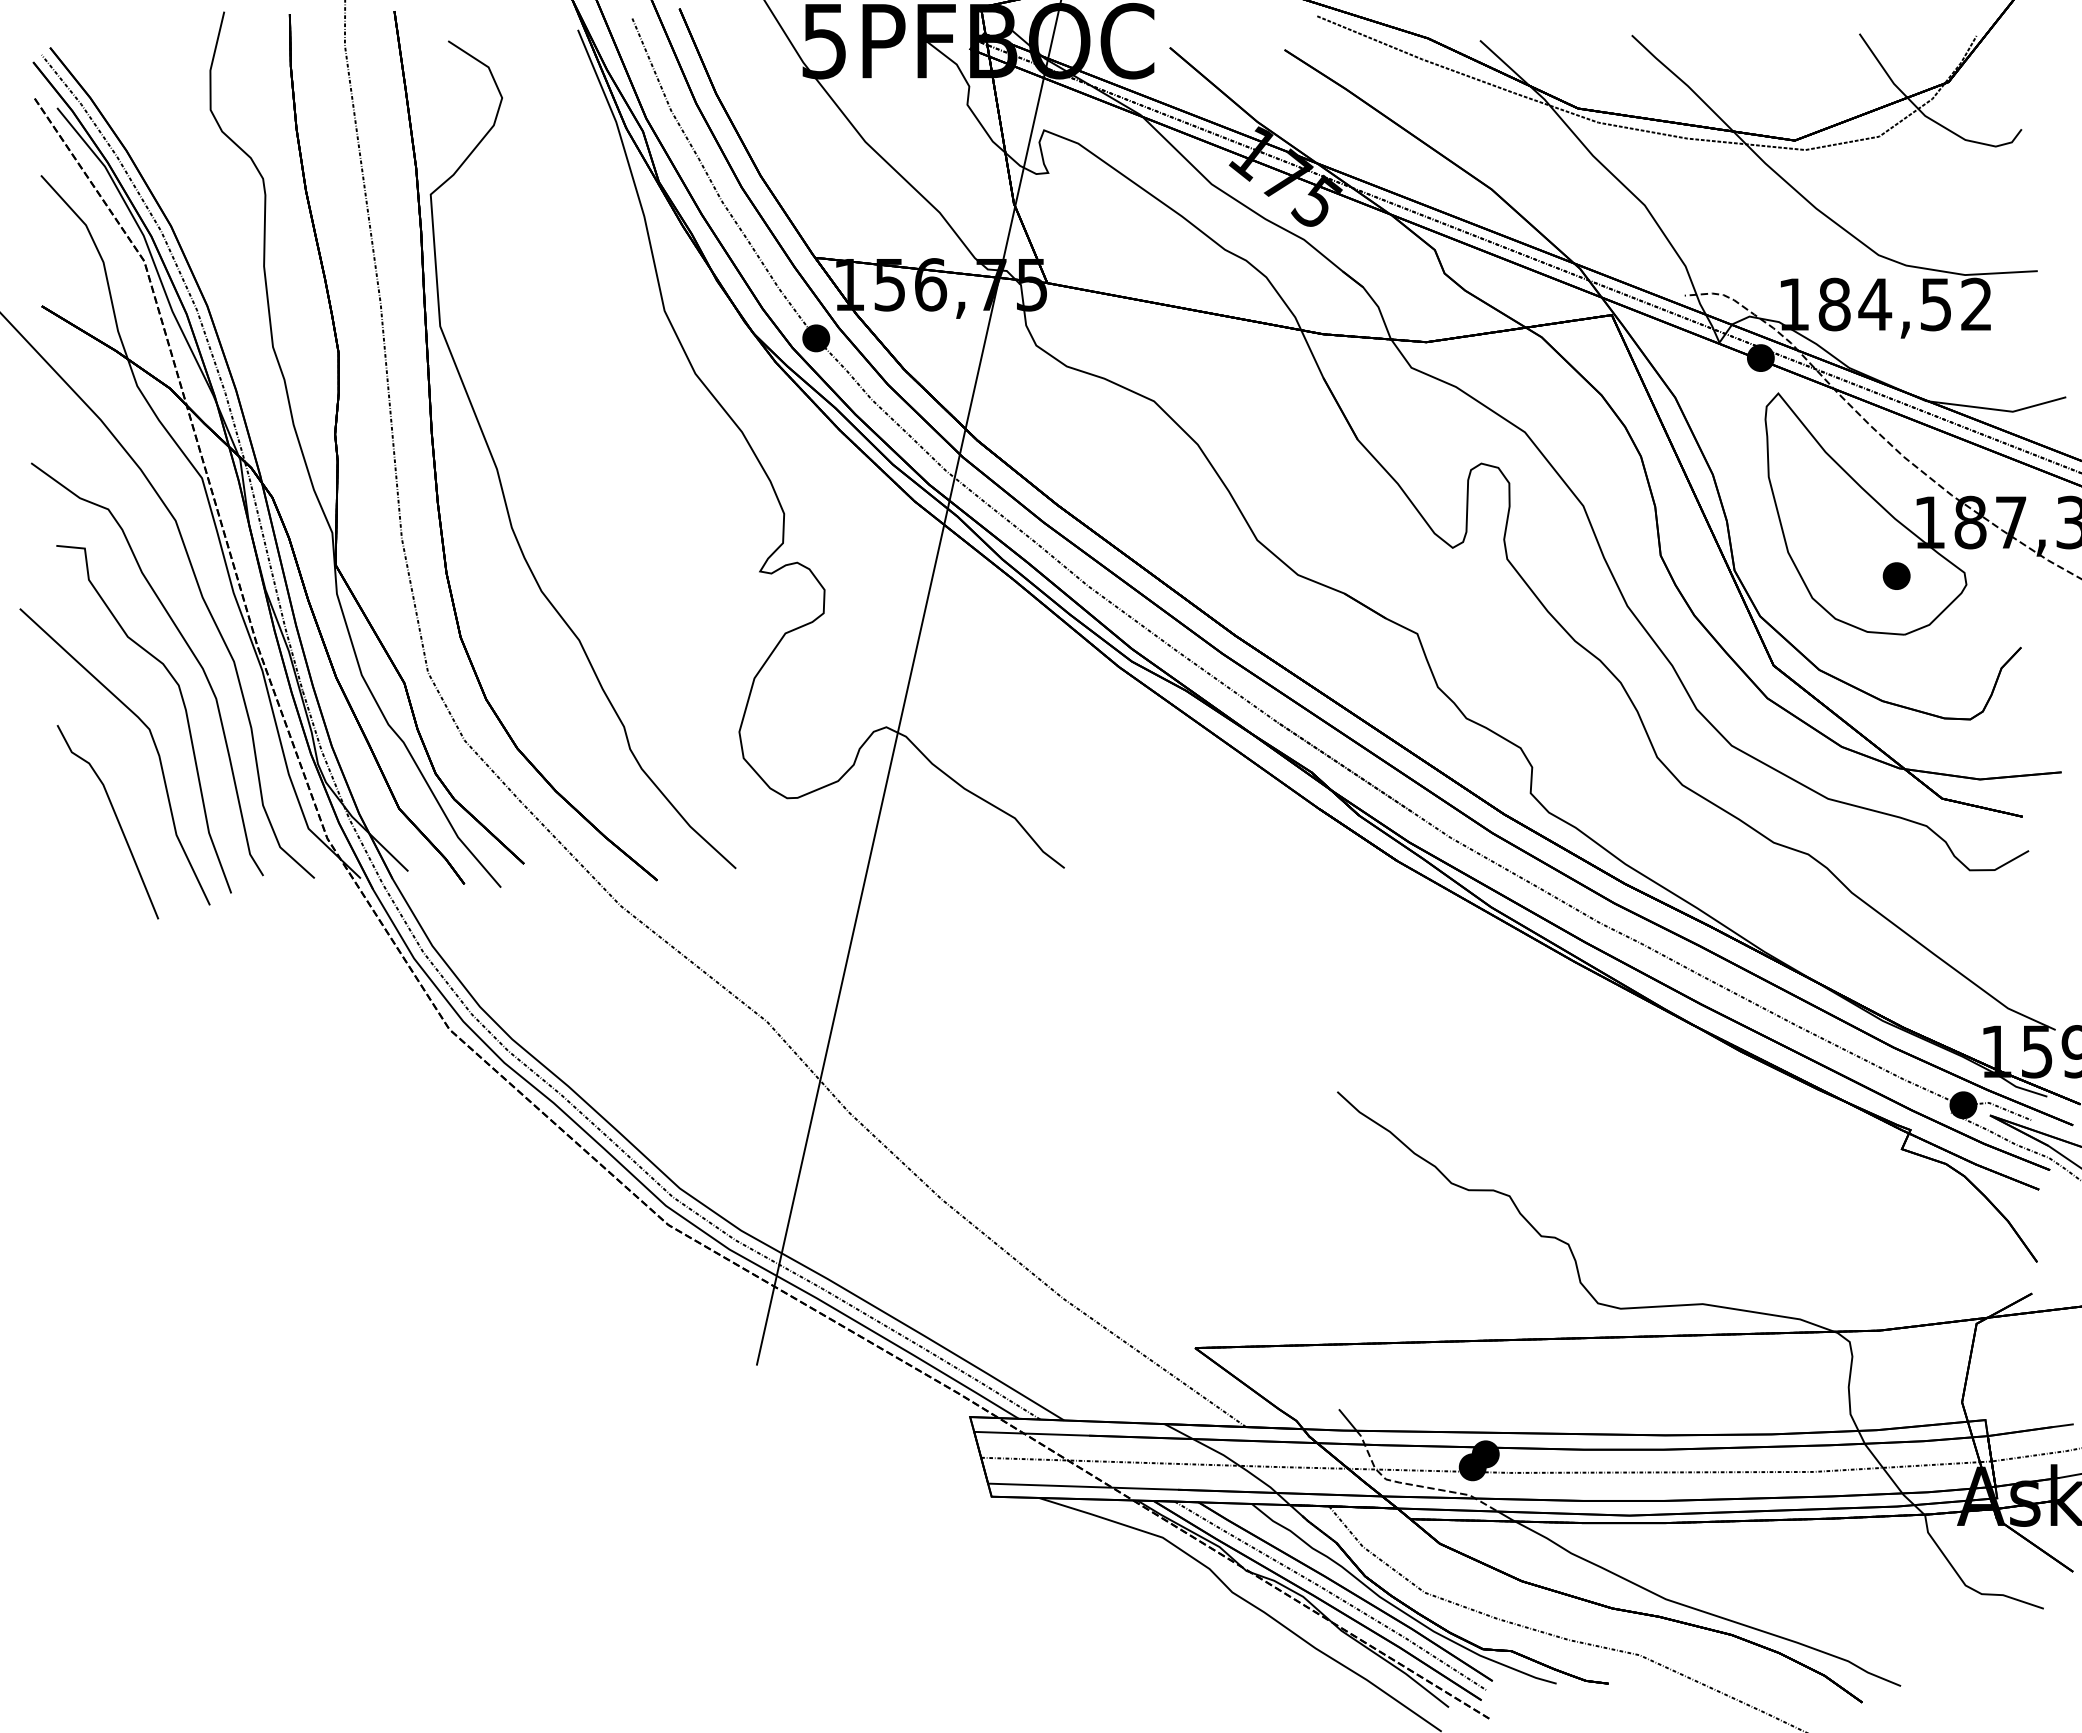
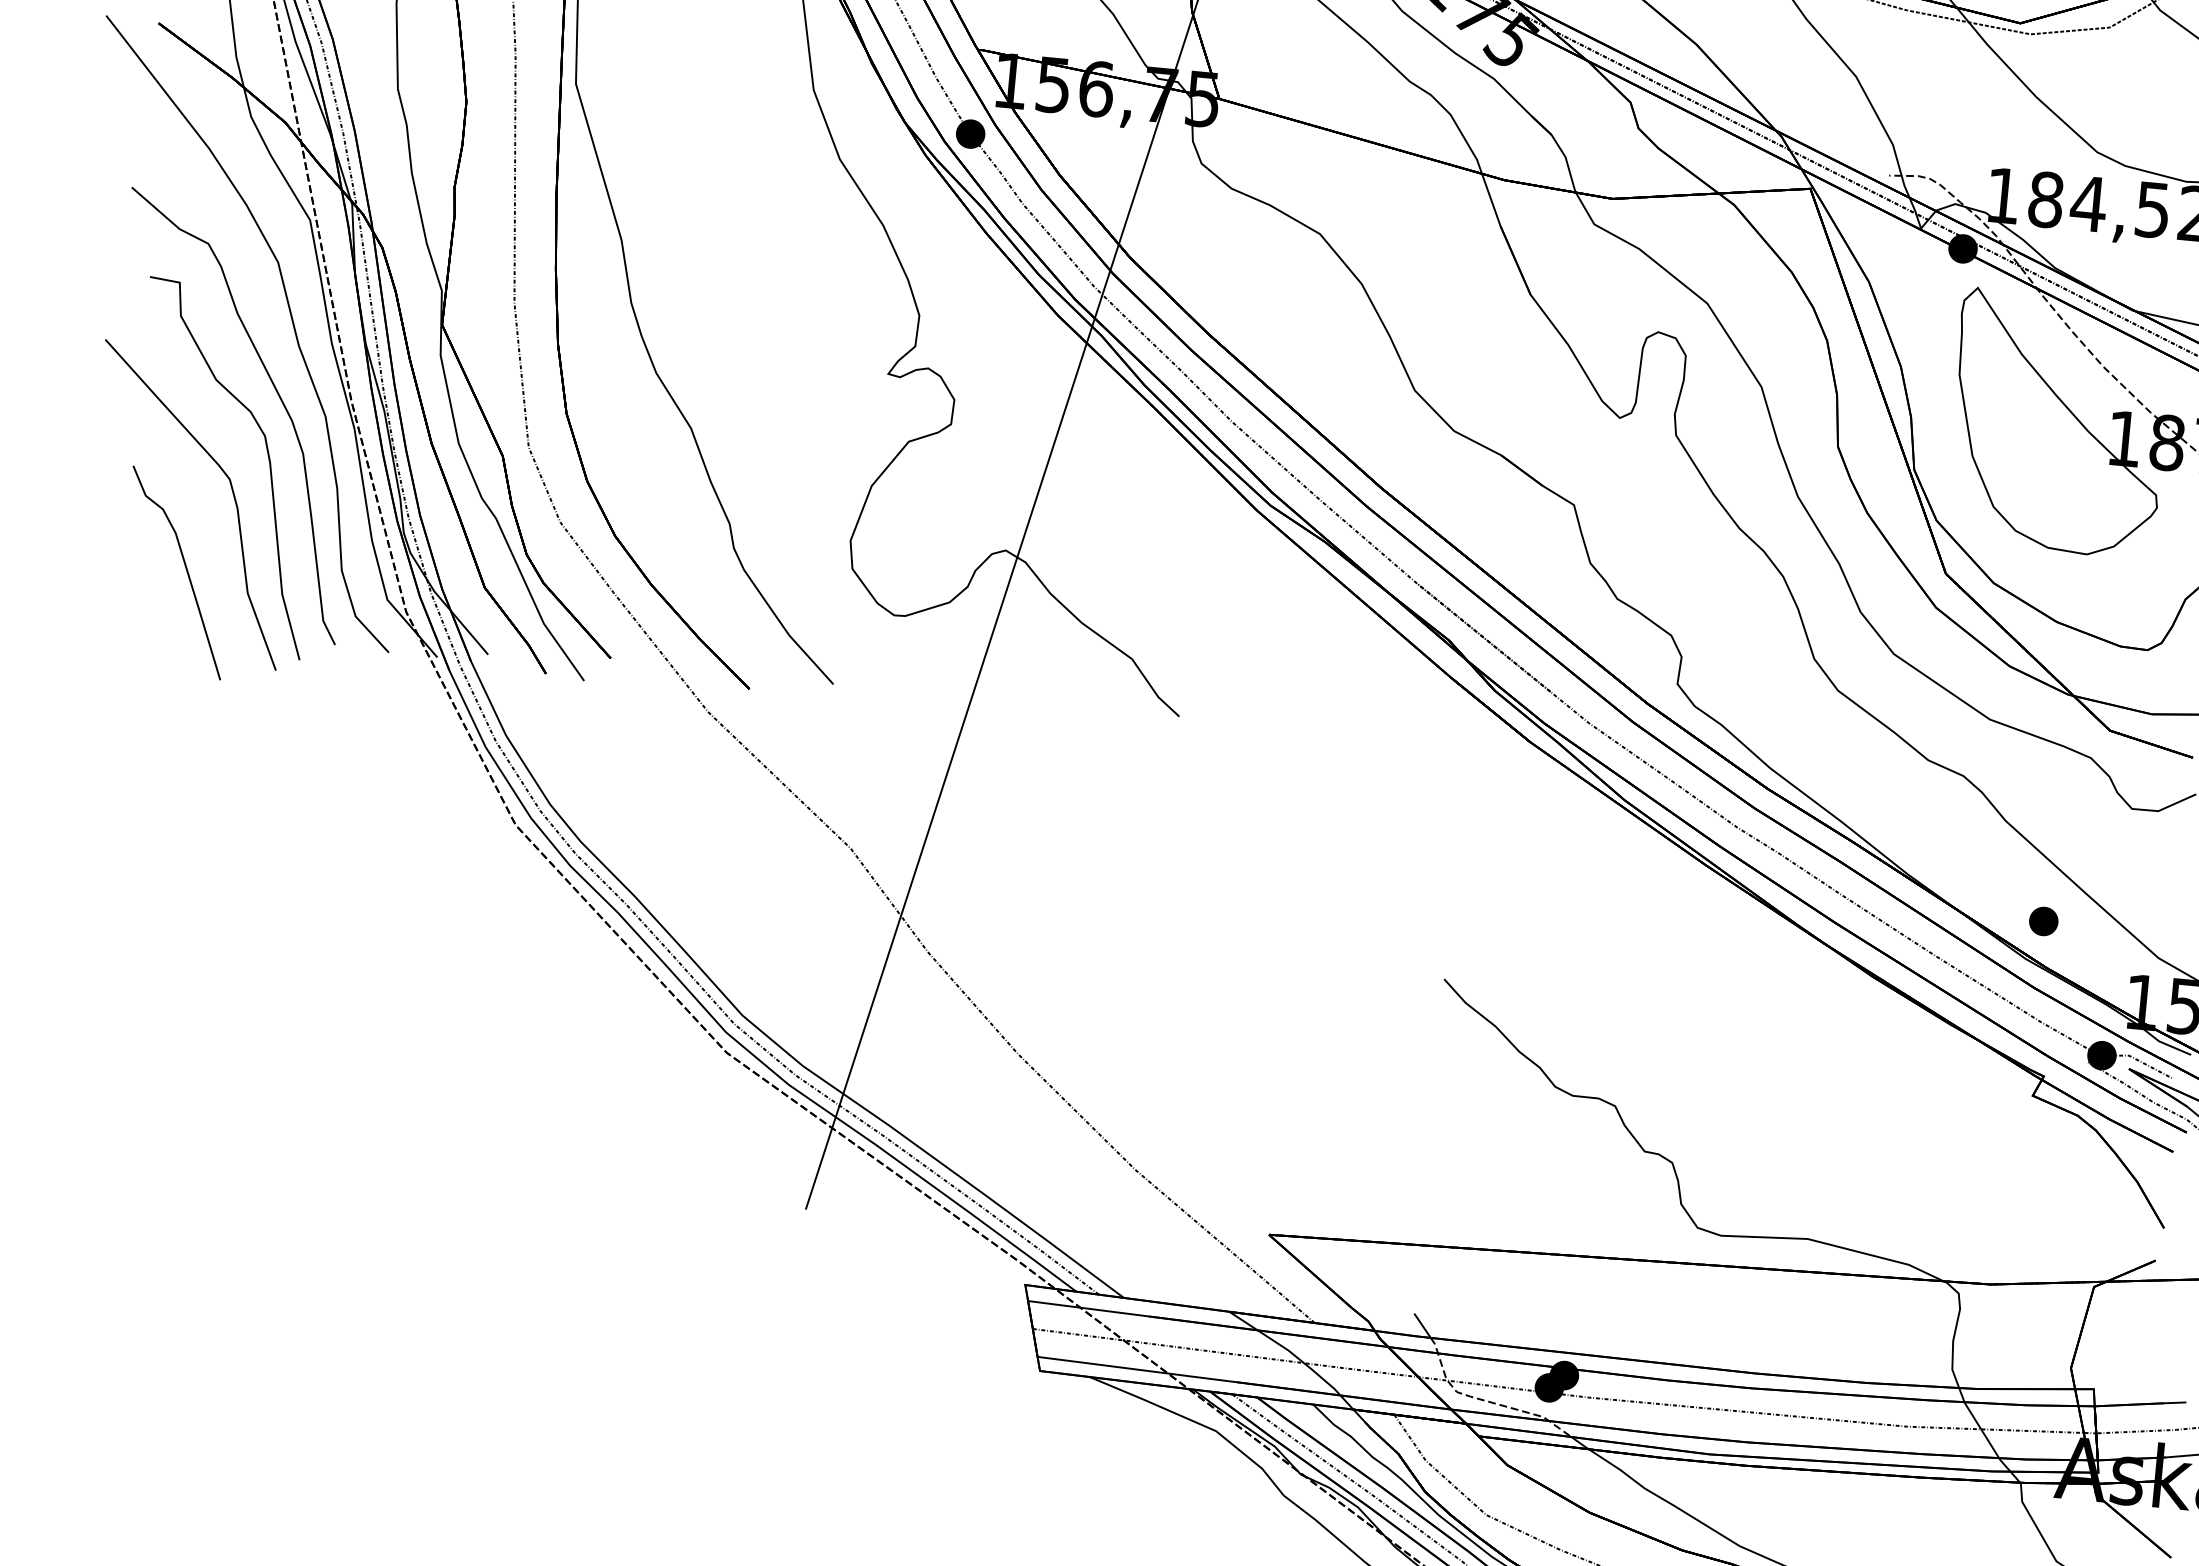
part: (1896, 575) -> (2043, 920), moved

